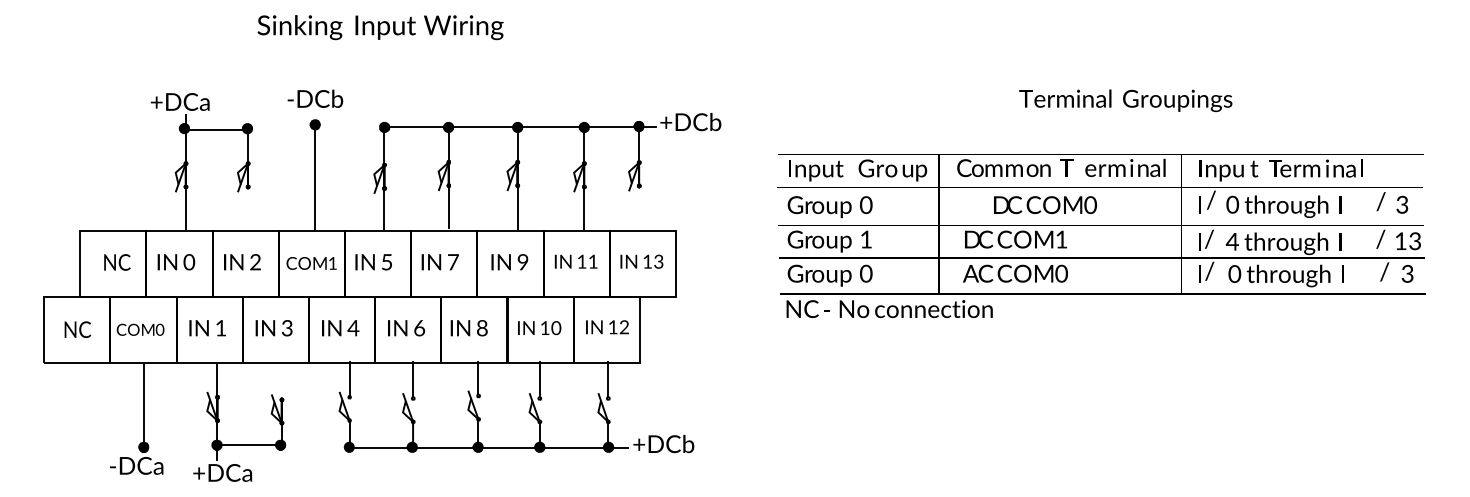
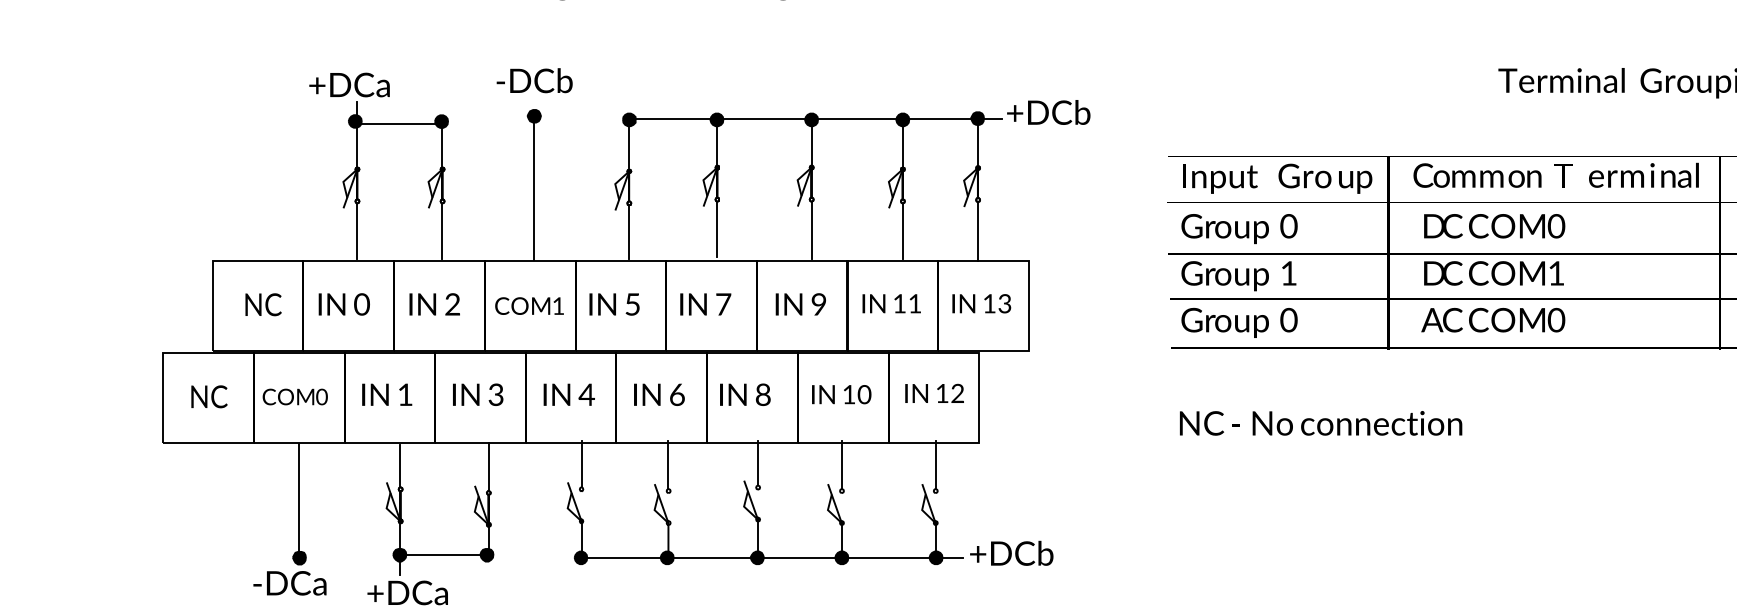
text: (1045, 205) -> (1494, 226), moved
line: (248, 208) -> (443, 230), added
line: (639, 208) -> (978, 230), added
text: (889, 309) -> (1320, 423), moved
line: (281, 380) -> (488, 466), added

